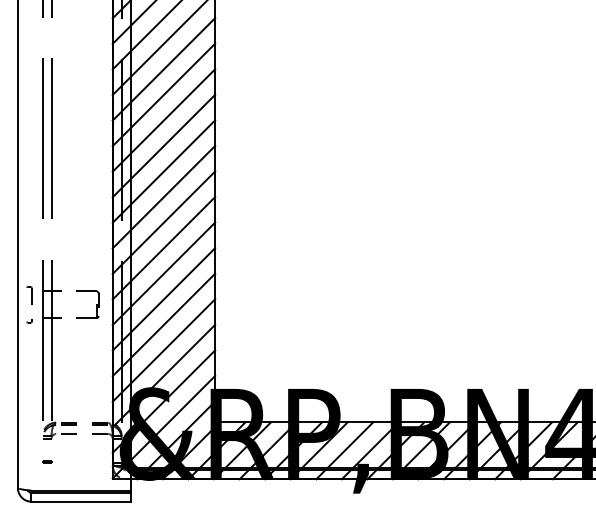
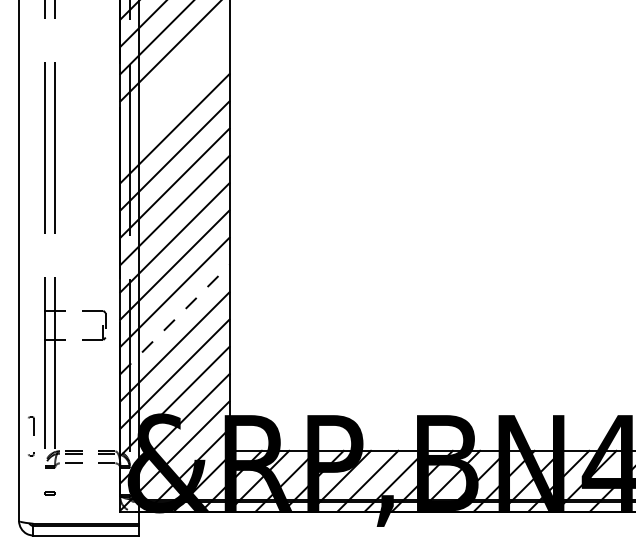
line: (163, 68) -> (174, 73), removed
line: (163, 94) -> (174, 101), removed
line: (164, 299) -> (175, 319), solid -> dashed
part: (29, 304) -> (31, 436), moved

